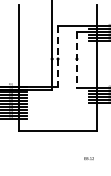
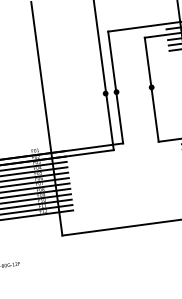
line: (57, 57) -> (115, 89), dashed -> solid
line: (76, 60) -> (151, 90), dashed -> solid

